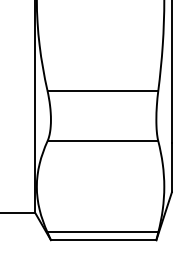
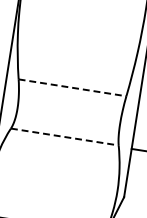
line: (103, 90) -> (73, 87), solid -> dashed
line: (103, 141) -> (65, 137), solid -> dashed

